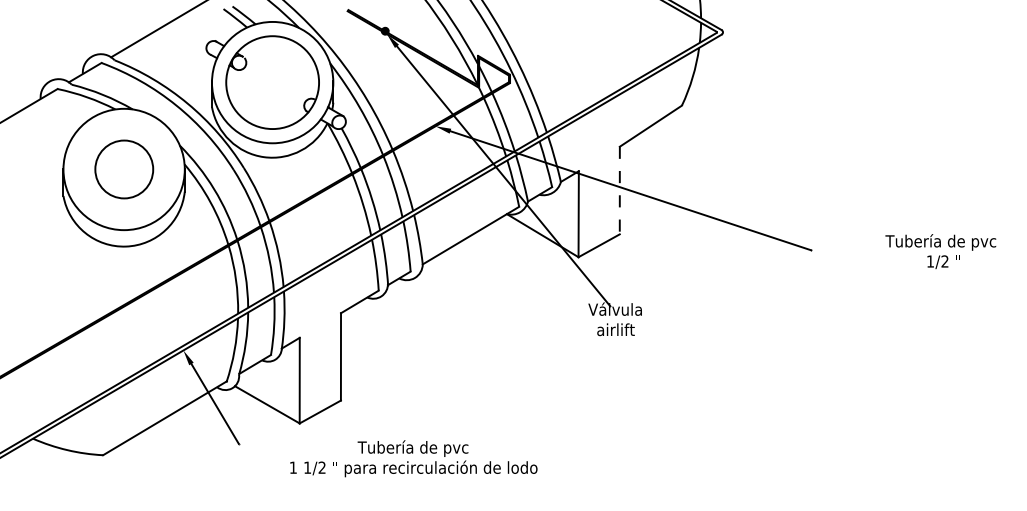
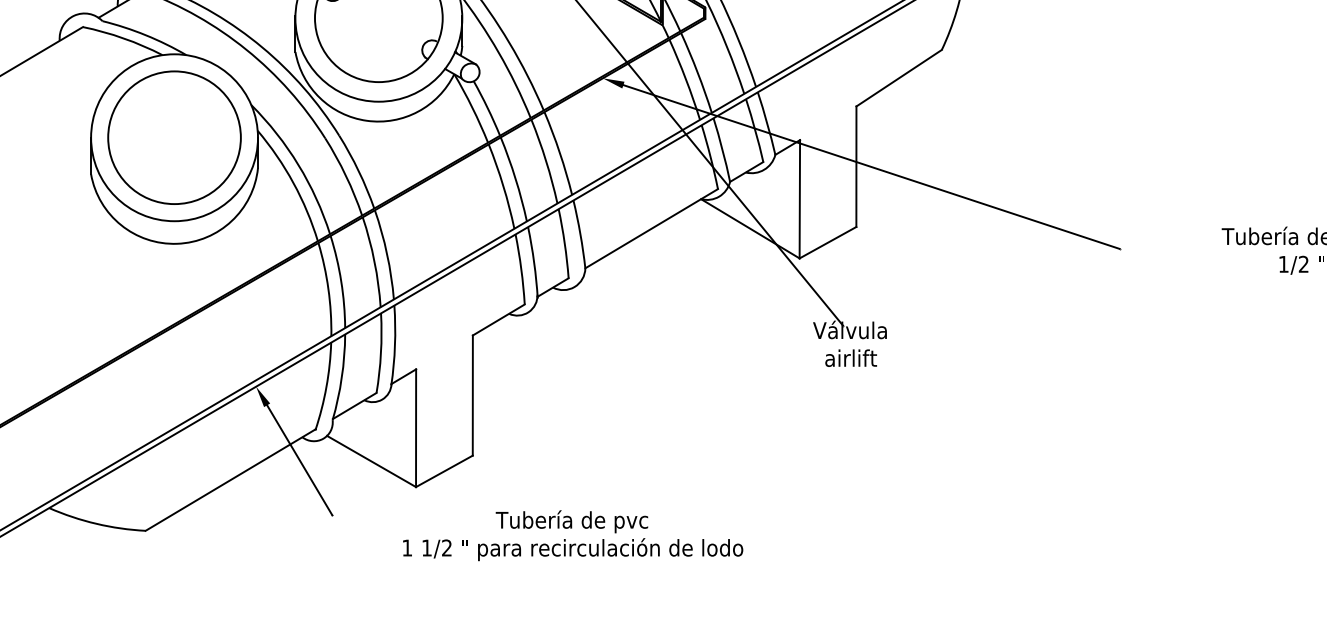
circle: (124, 169) -> (175, 137), size x1.67
line: (619, 190) -> (855, 166), dashed -> solid

